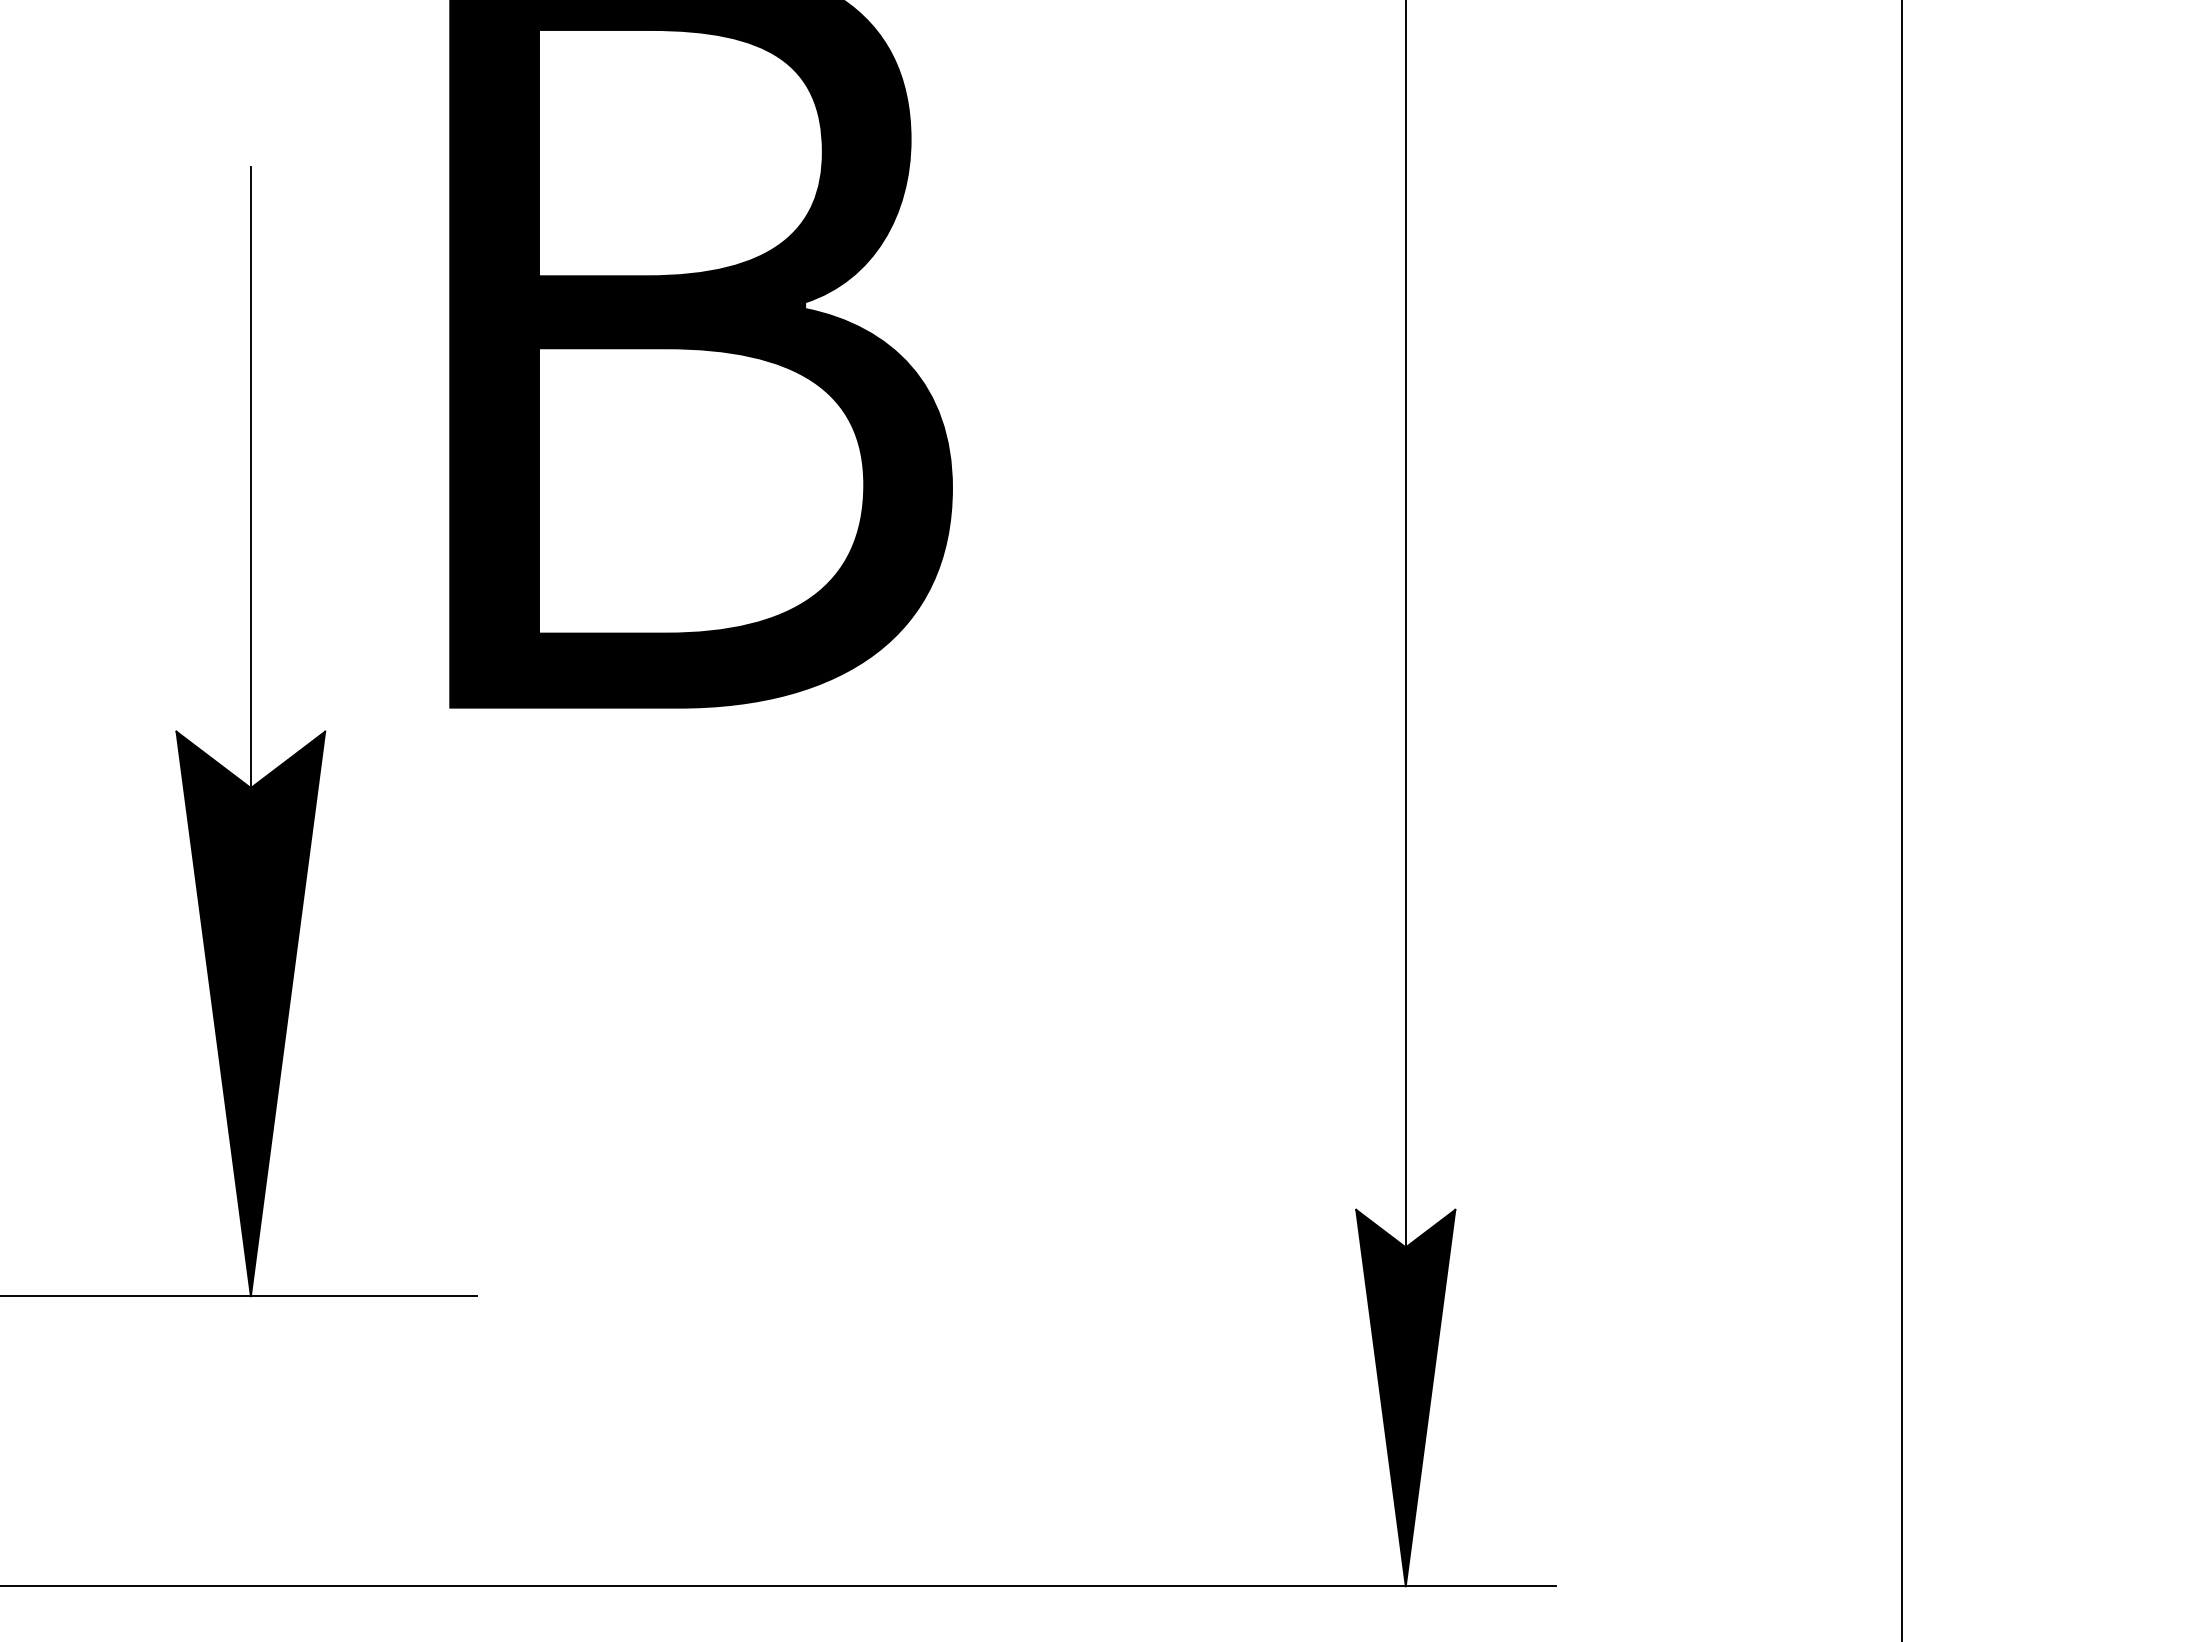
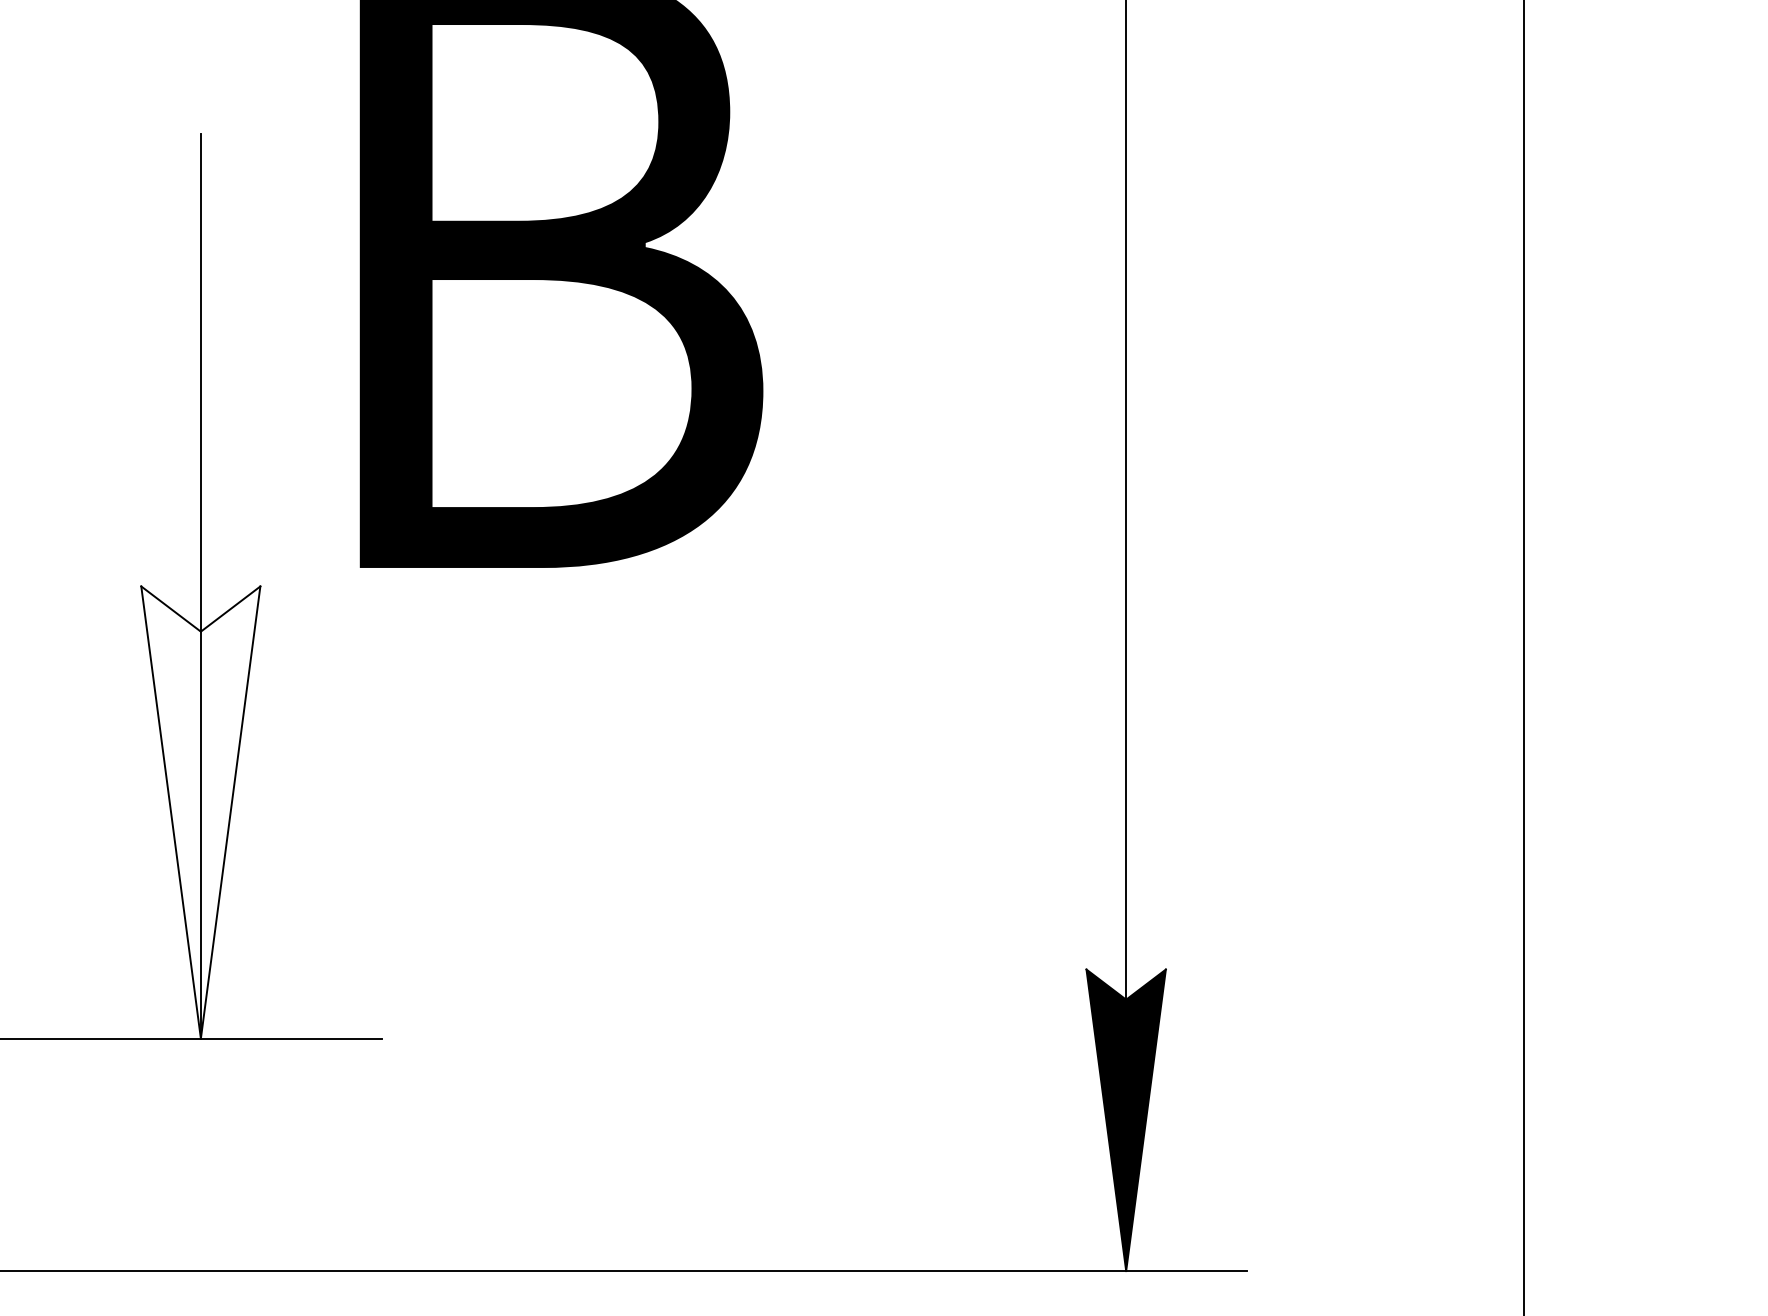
fill: (250, 1013) -> (200, 812), removed

